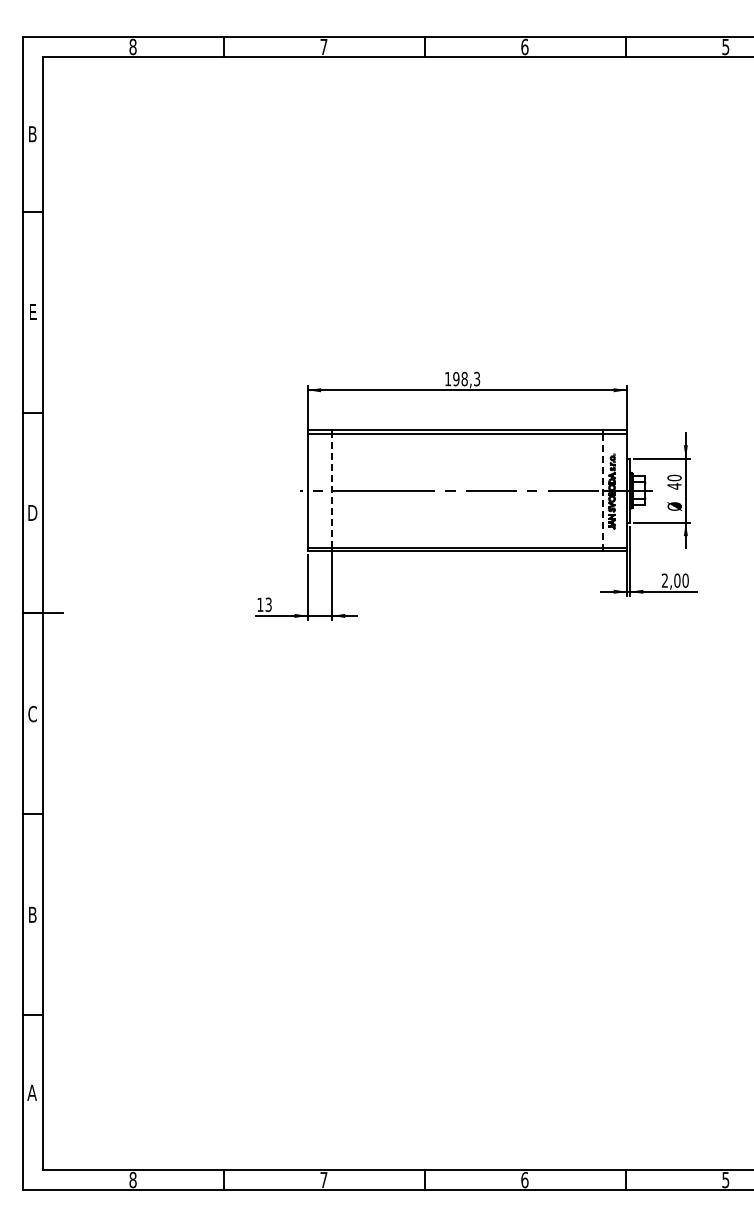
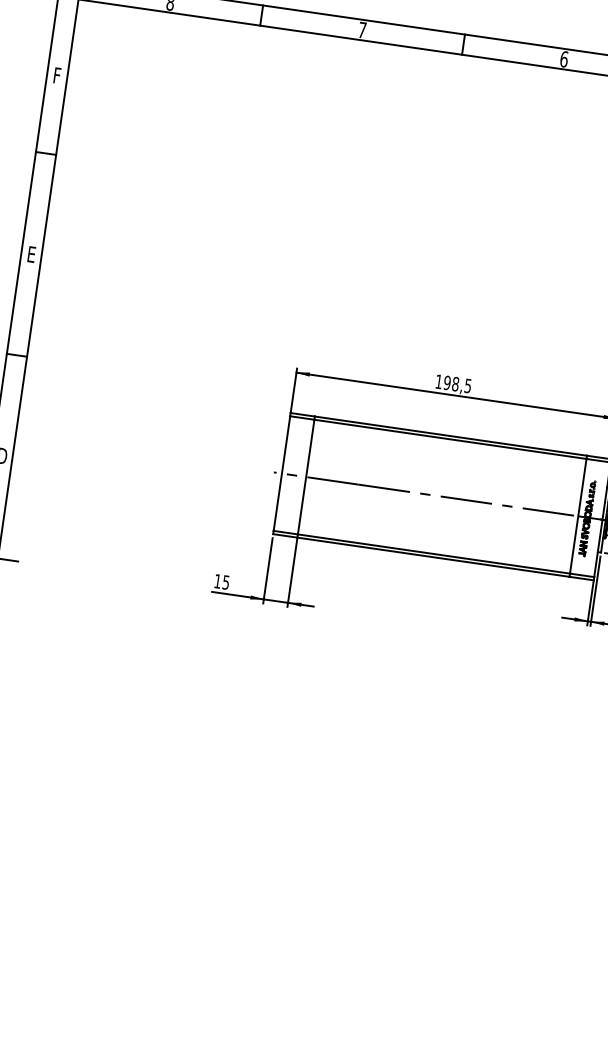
text: (32, 134) -> (56, 75), B -> F
text: (477, 378) -> (468, 385), 198,3 -> 198,5
line: (331, 490) -> (305, 476), dashed -> solid
line: (602, 491) -> (577, 517), dashed -> solid
text: (268, 604) -> (225, 582), 13 -> 15

